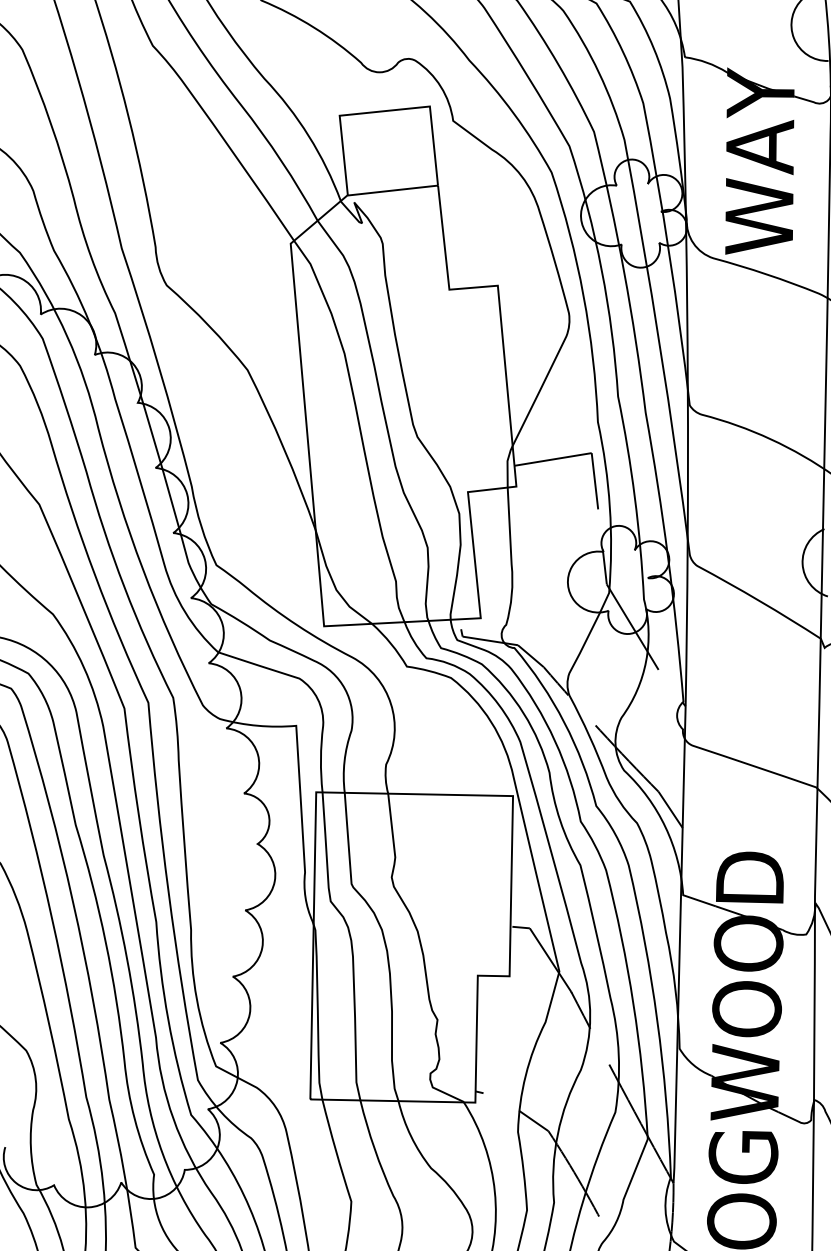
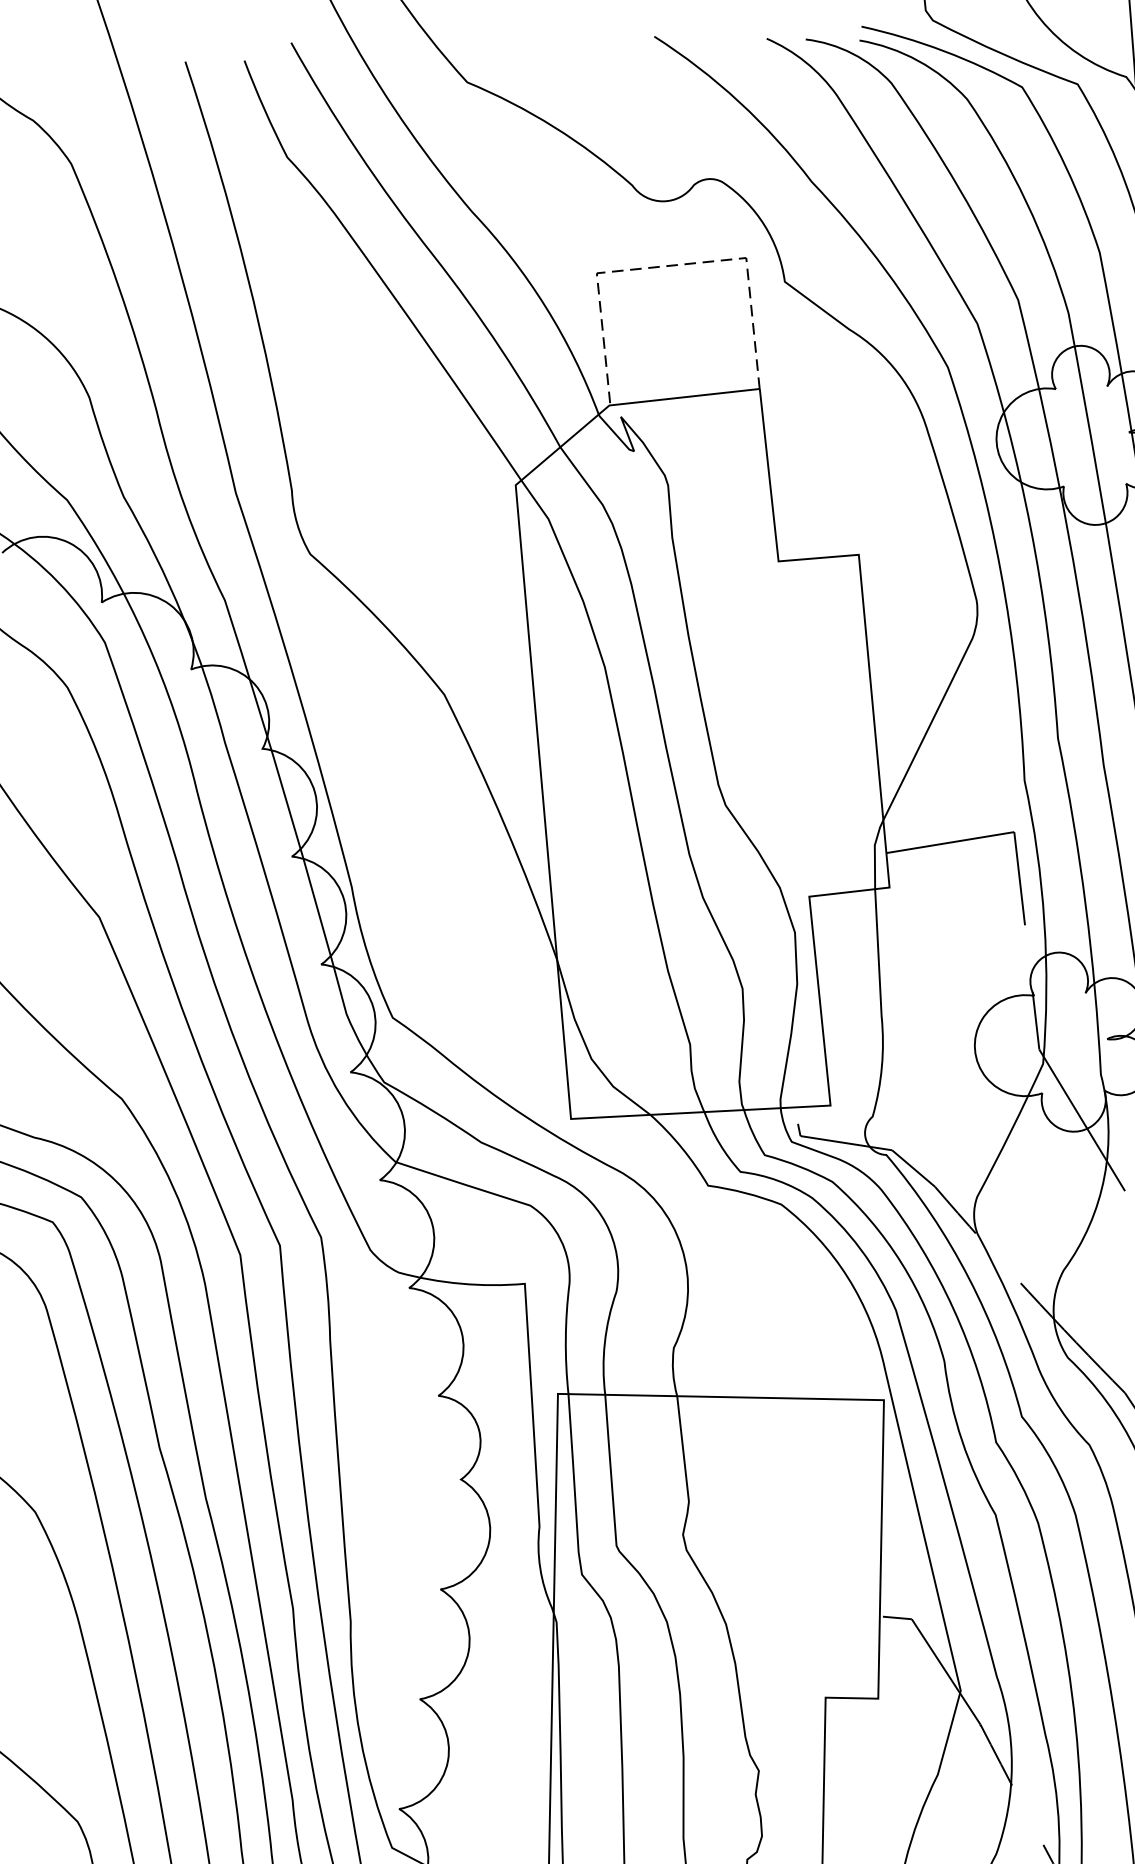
line: (384, 111) -> (671, 266), solid -> dashed

